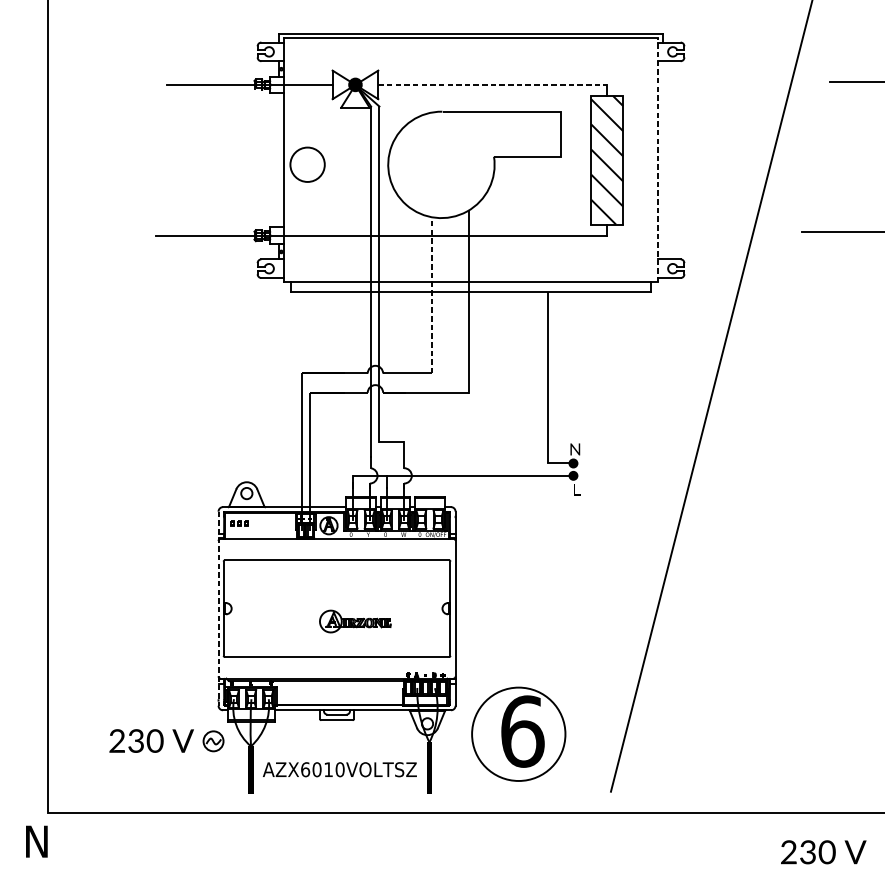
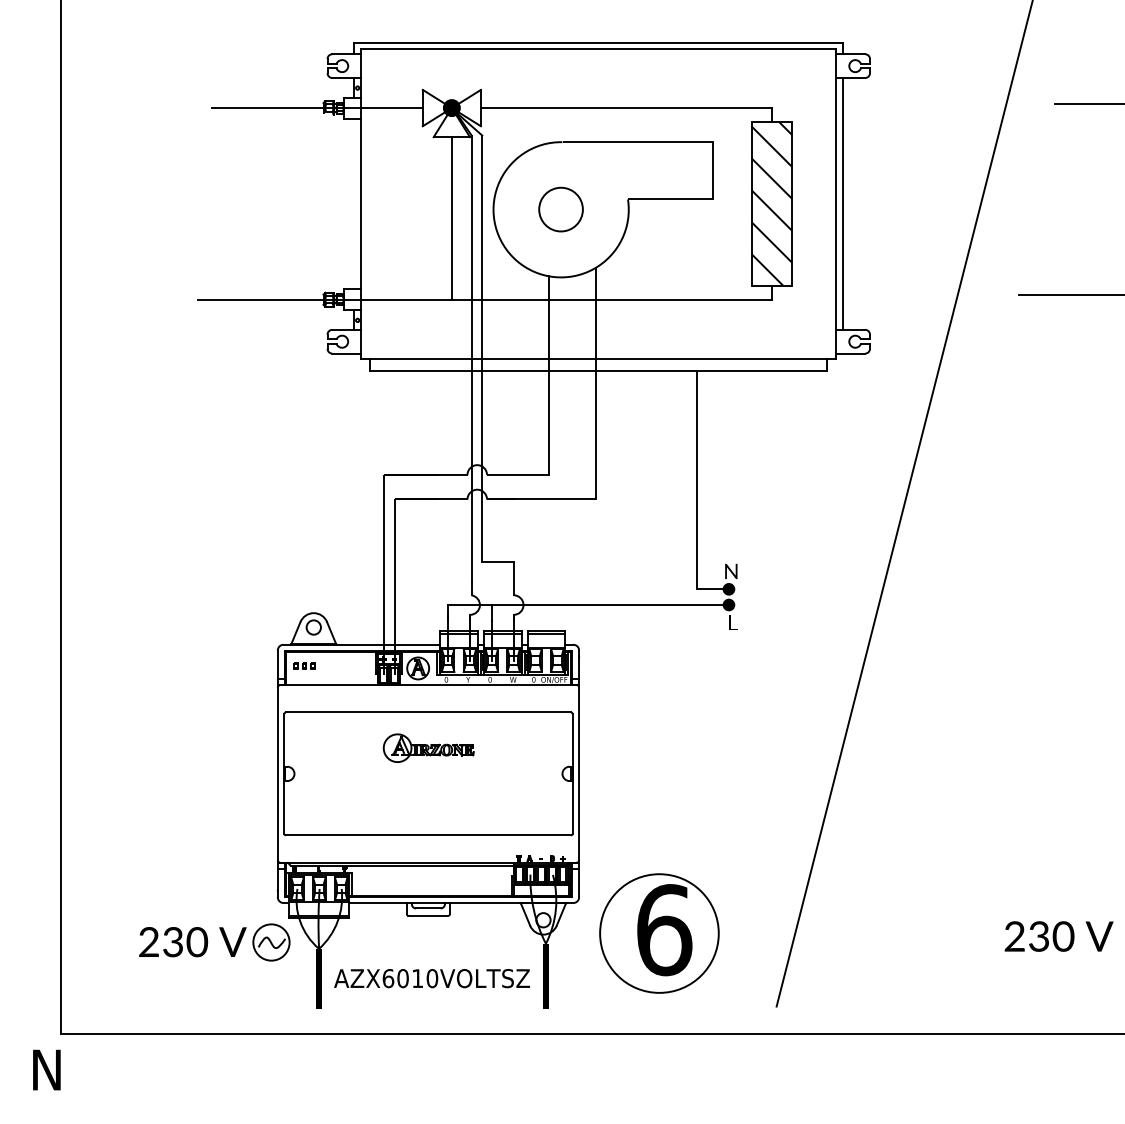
line: (492, 85) -> (626, 108), dashed -> solid
line: (658, 159) -> (836, 203), dashed -> solid
line: (663, 159) -> (843, 203), added
circle: (307, 164) -> (560, 209), moved
line: (355, 171) -> (451, 218), added
line: (431, 295) -> (548, 375), dashed -> solid
line: (218, 609) -> (277, 774), dashed -> solid
part: (355, 620) -> (428, 747), moved
part: (213, 741) -> (271, 942), size x1.43
text: (823, 852) -> (1058, 936), moved

